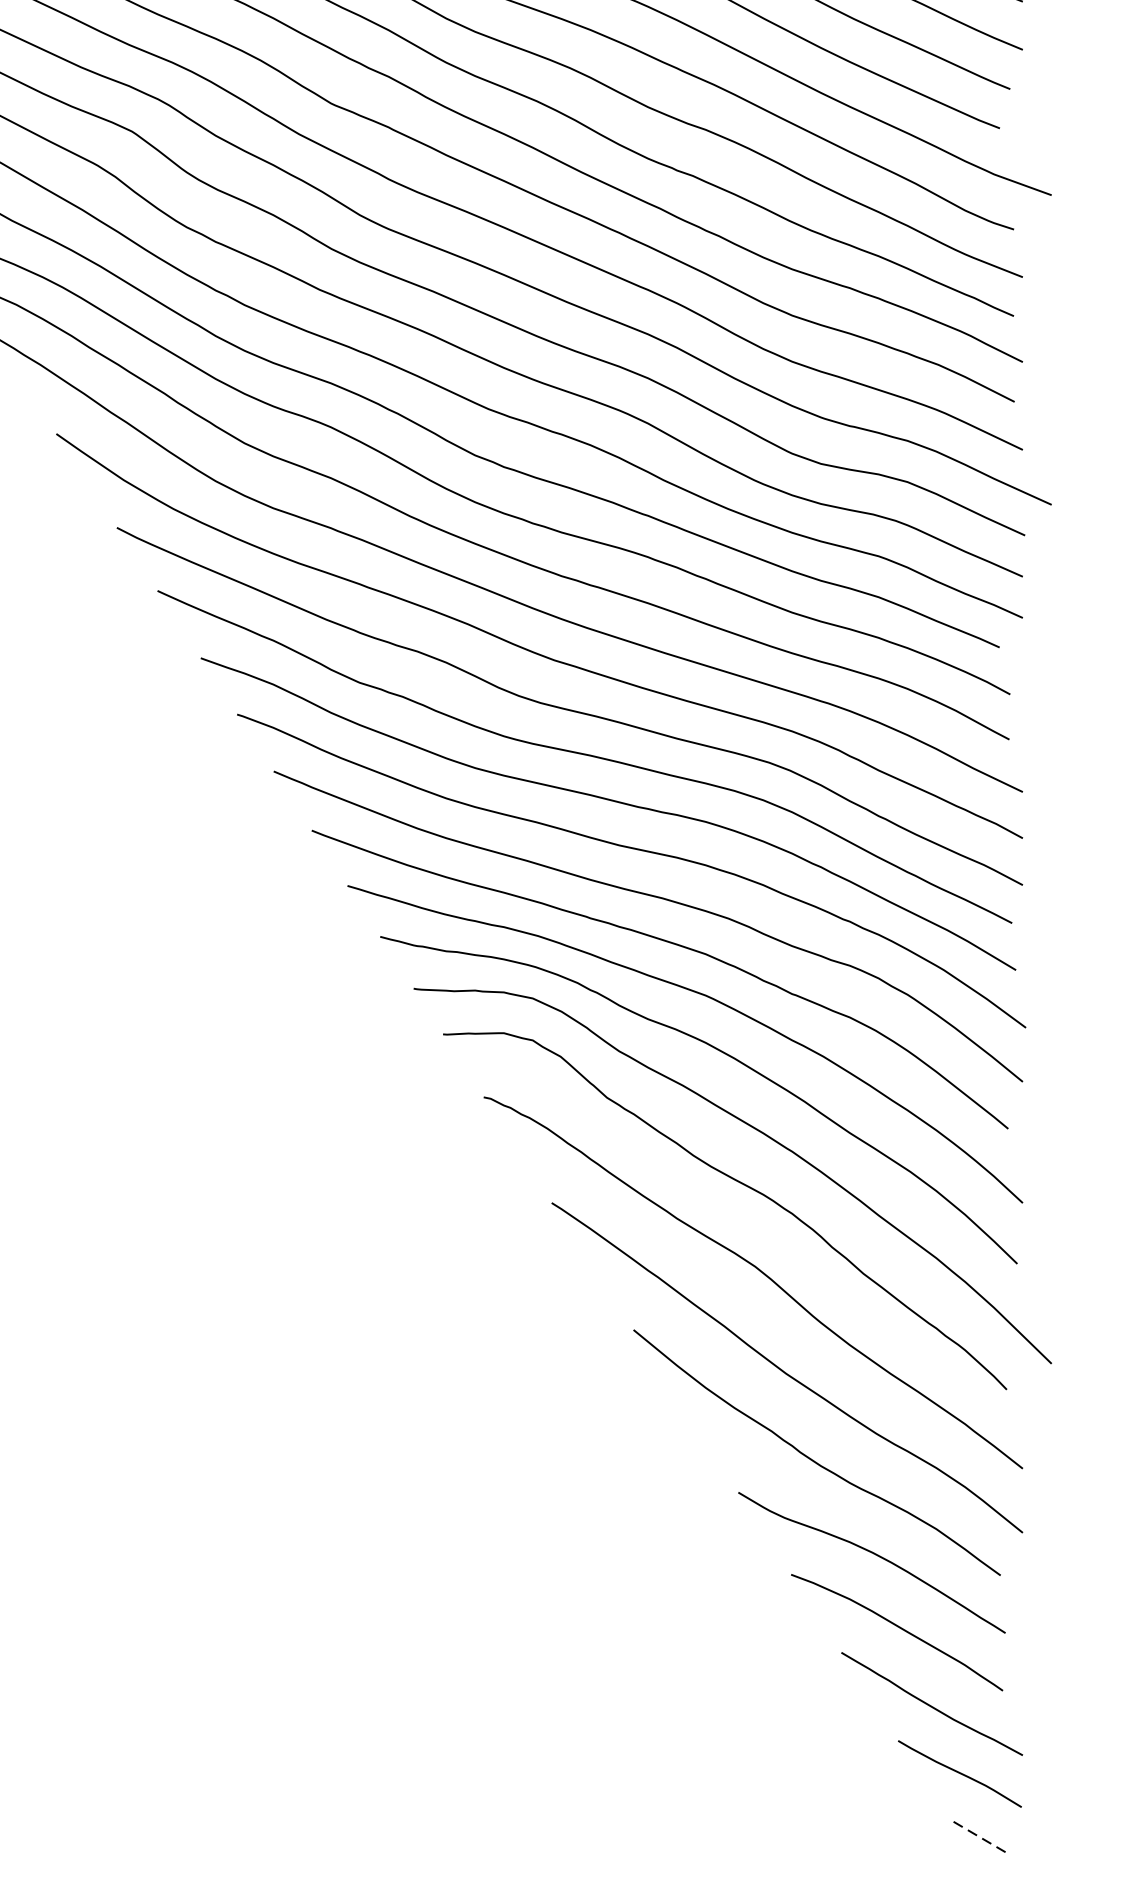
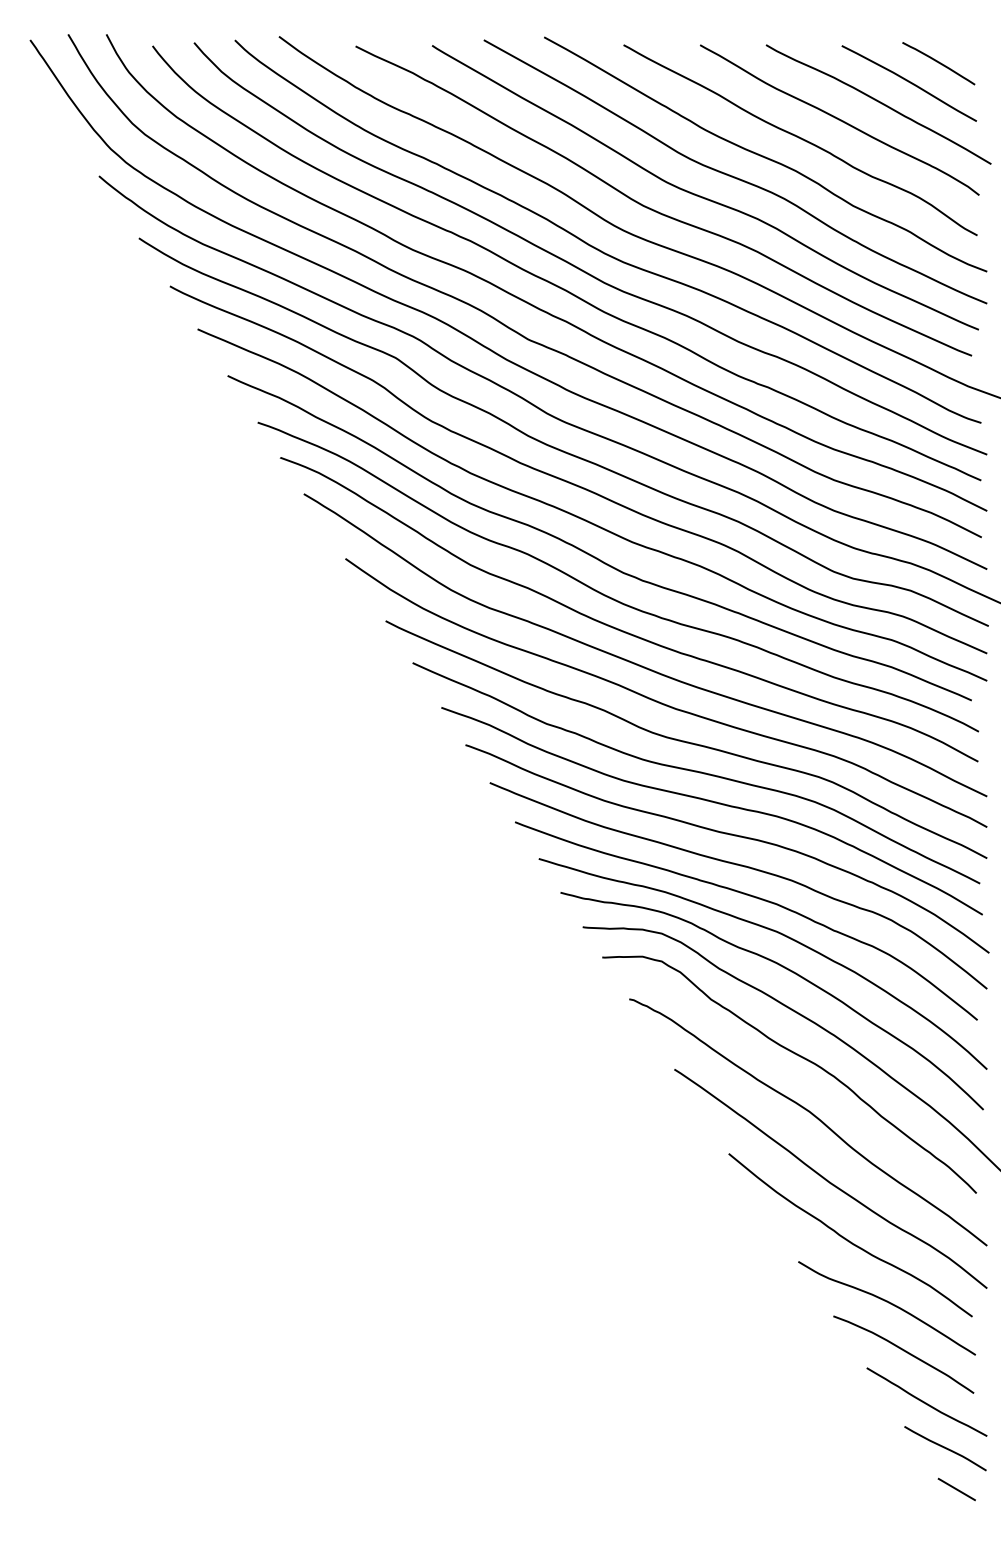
line: (976, 1835) -> (956, 1489), dashed -> solid

